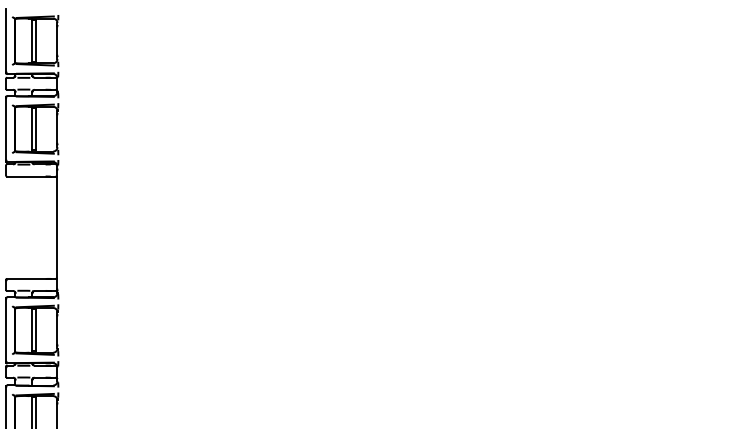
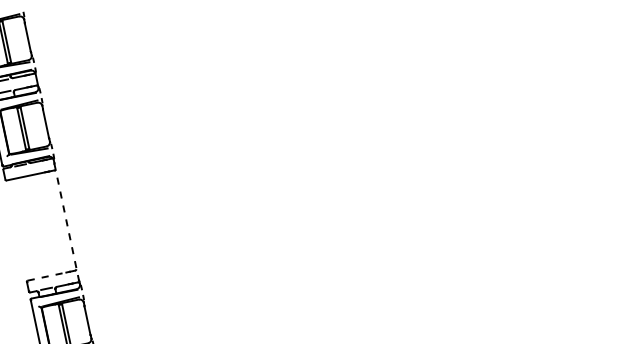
line: (57, 229) -> (66, 221), solid -> dashed
line: (28, 278) -> (48, 275), solid -> dashed

